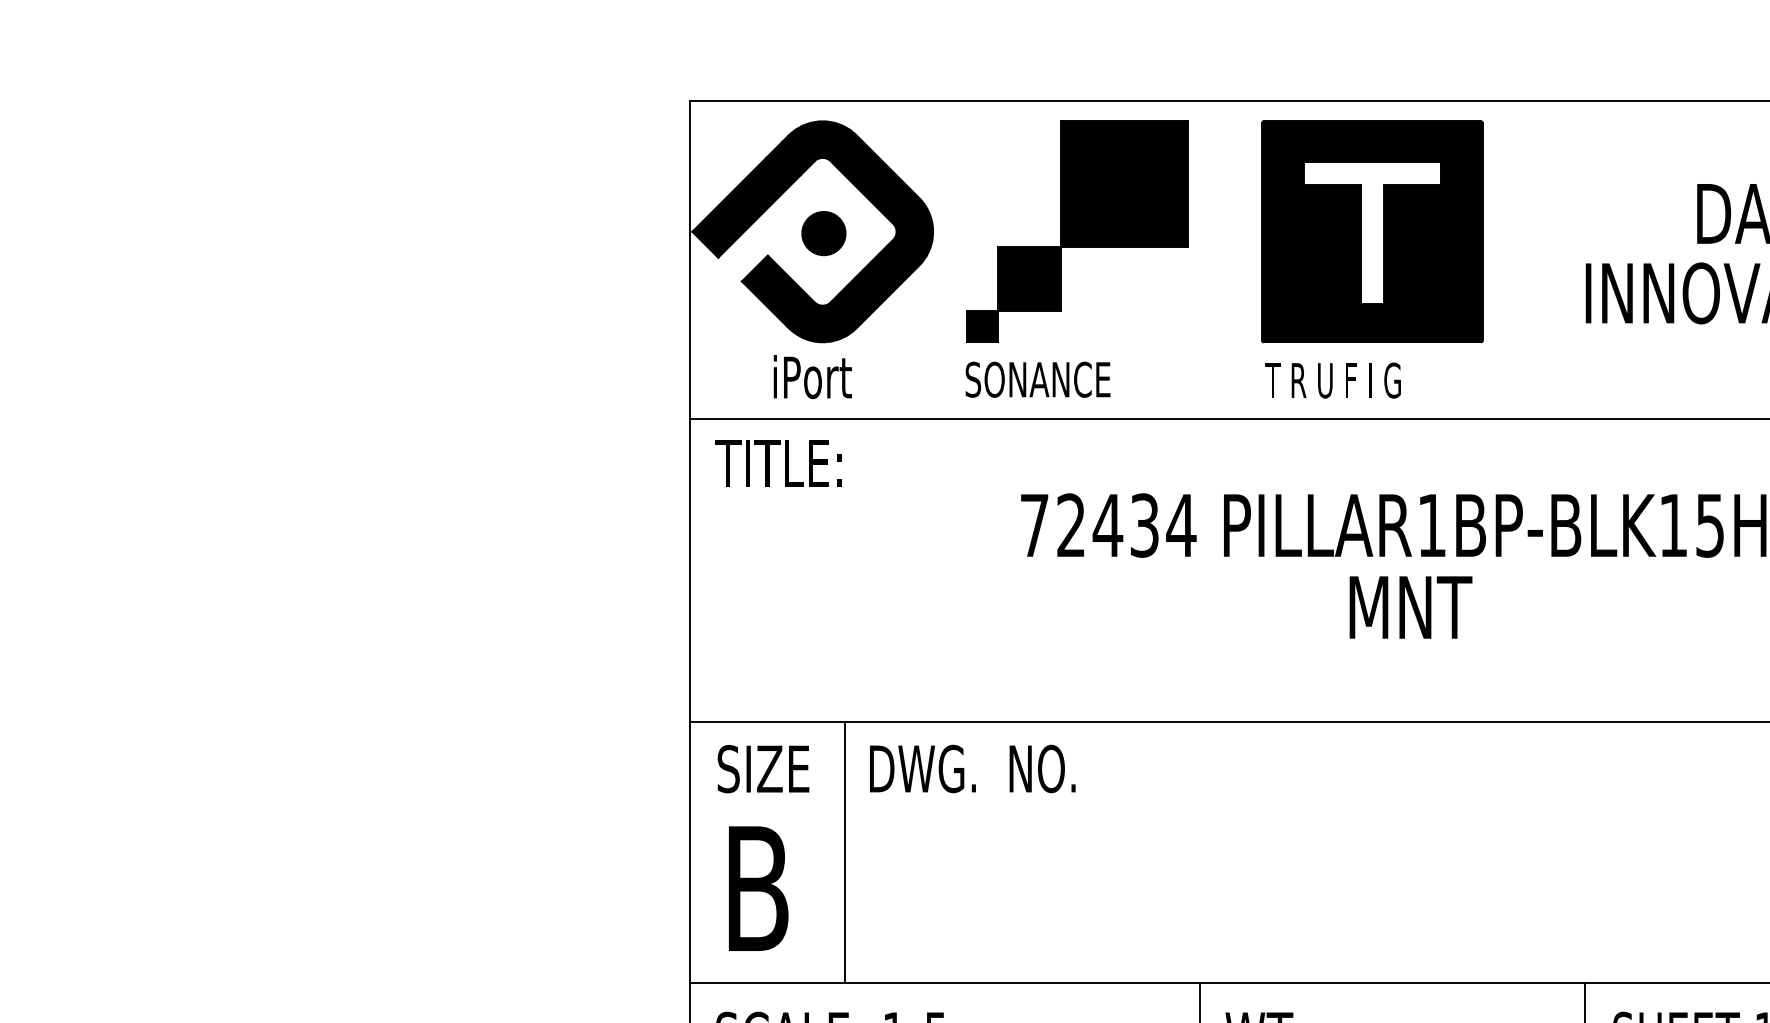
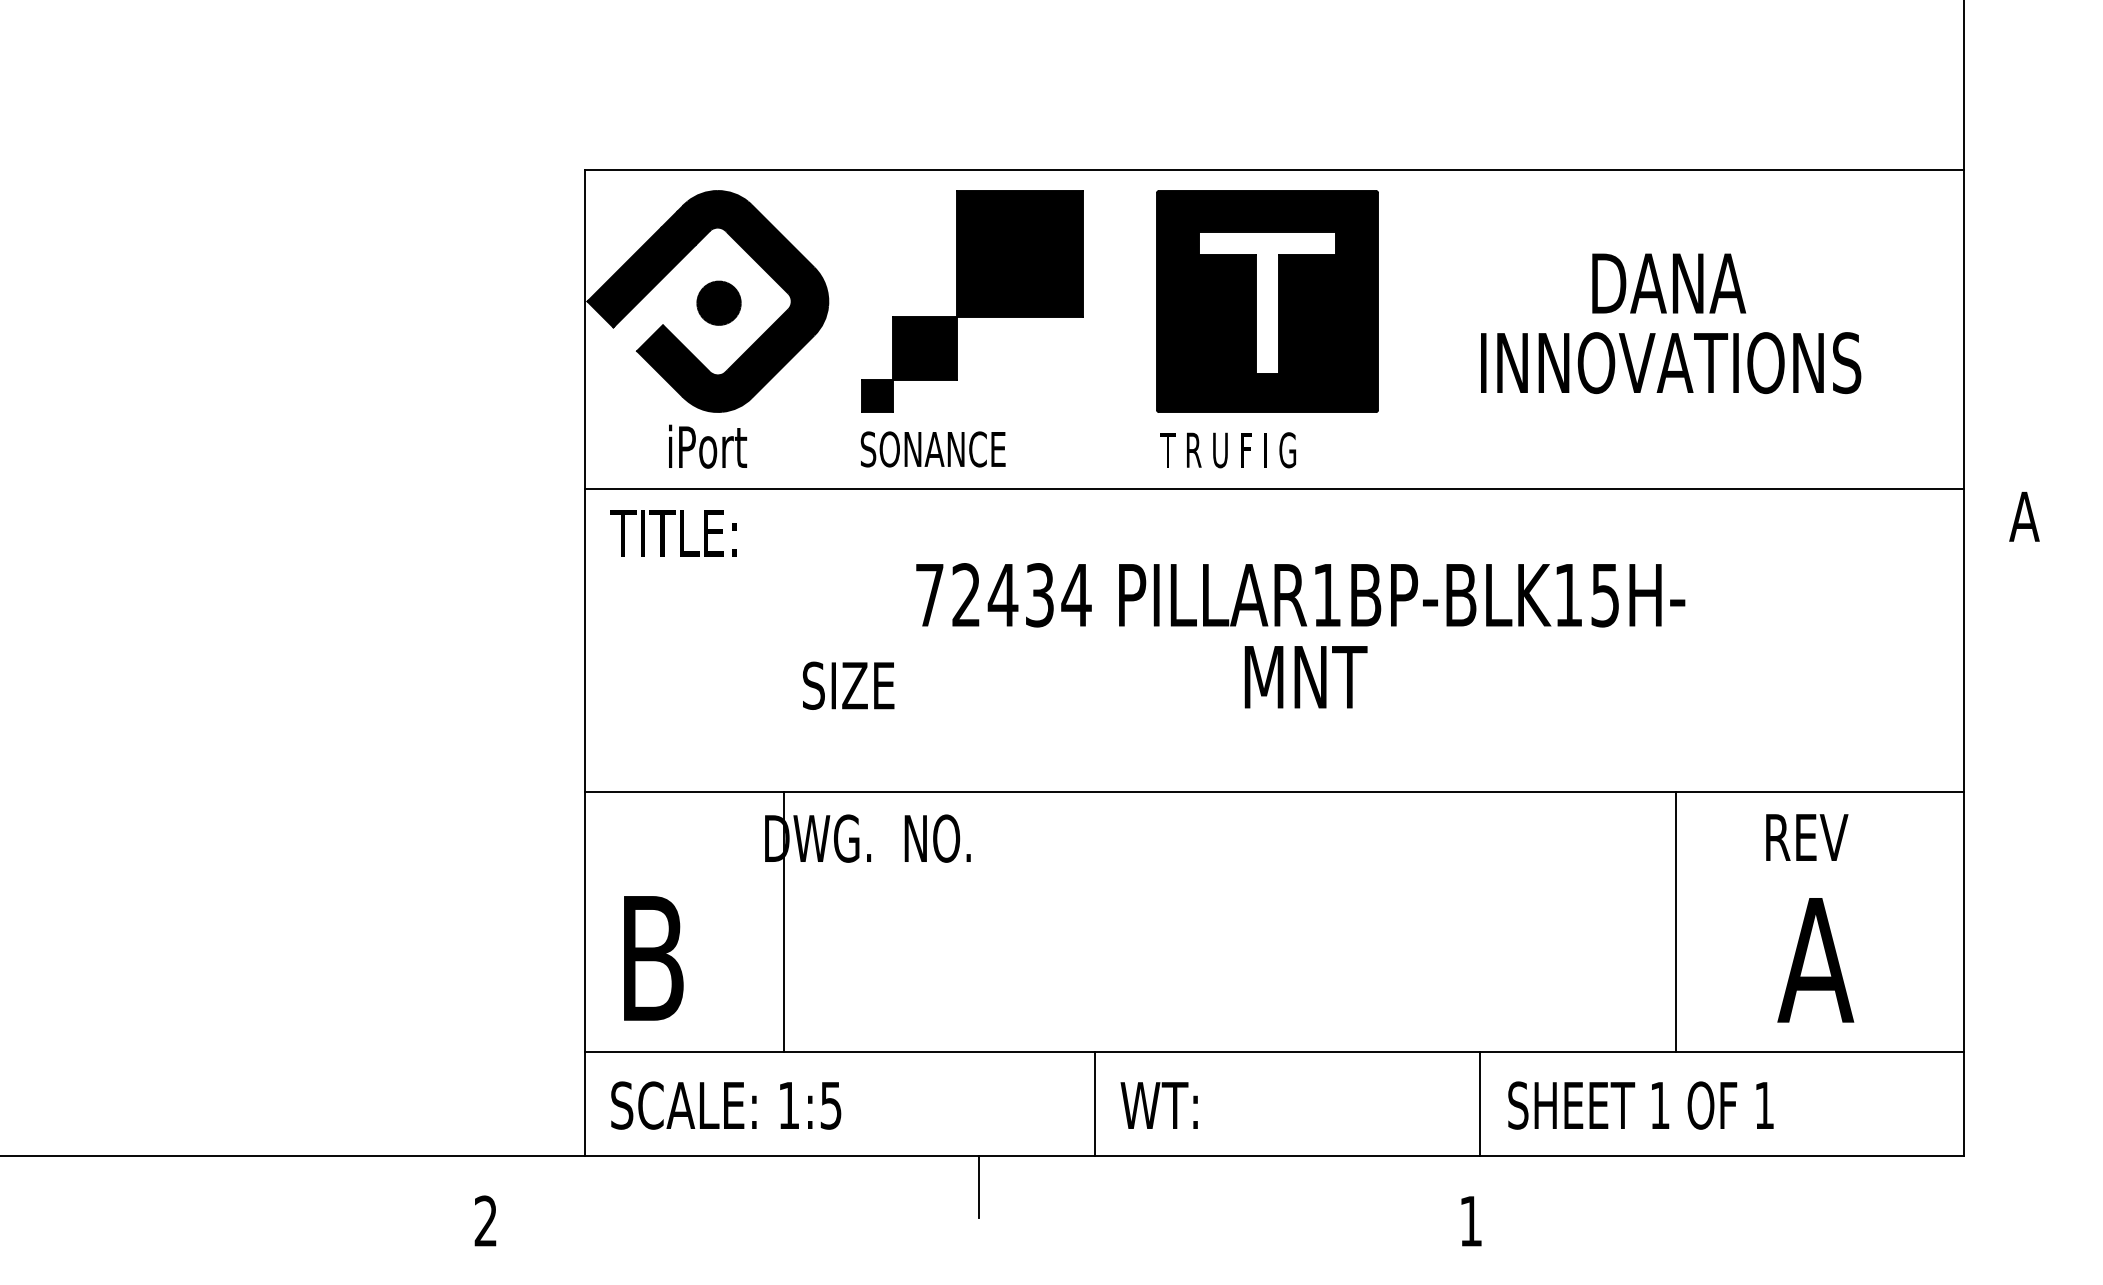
text: (763, 768) -> (848, 685), moved
line: (845, 851) -> (784, 921), moved

